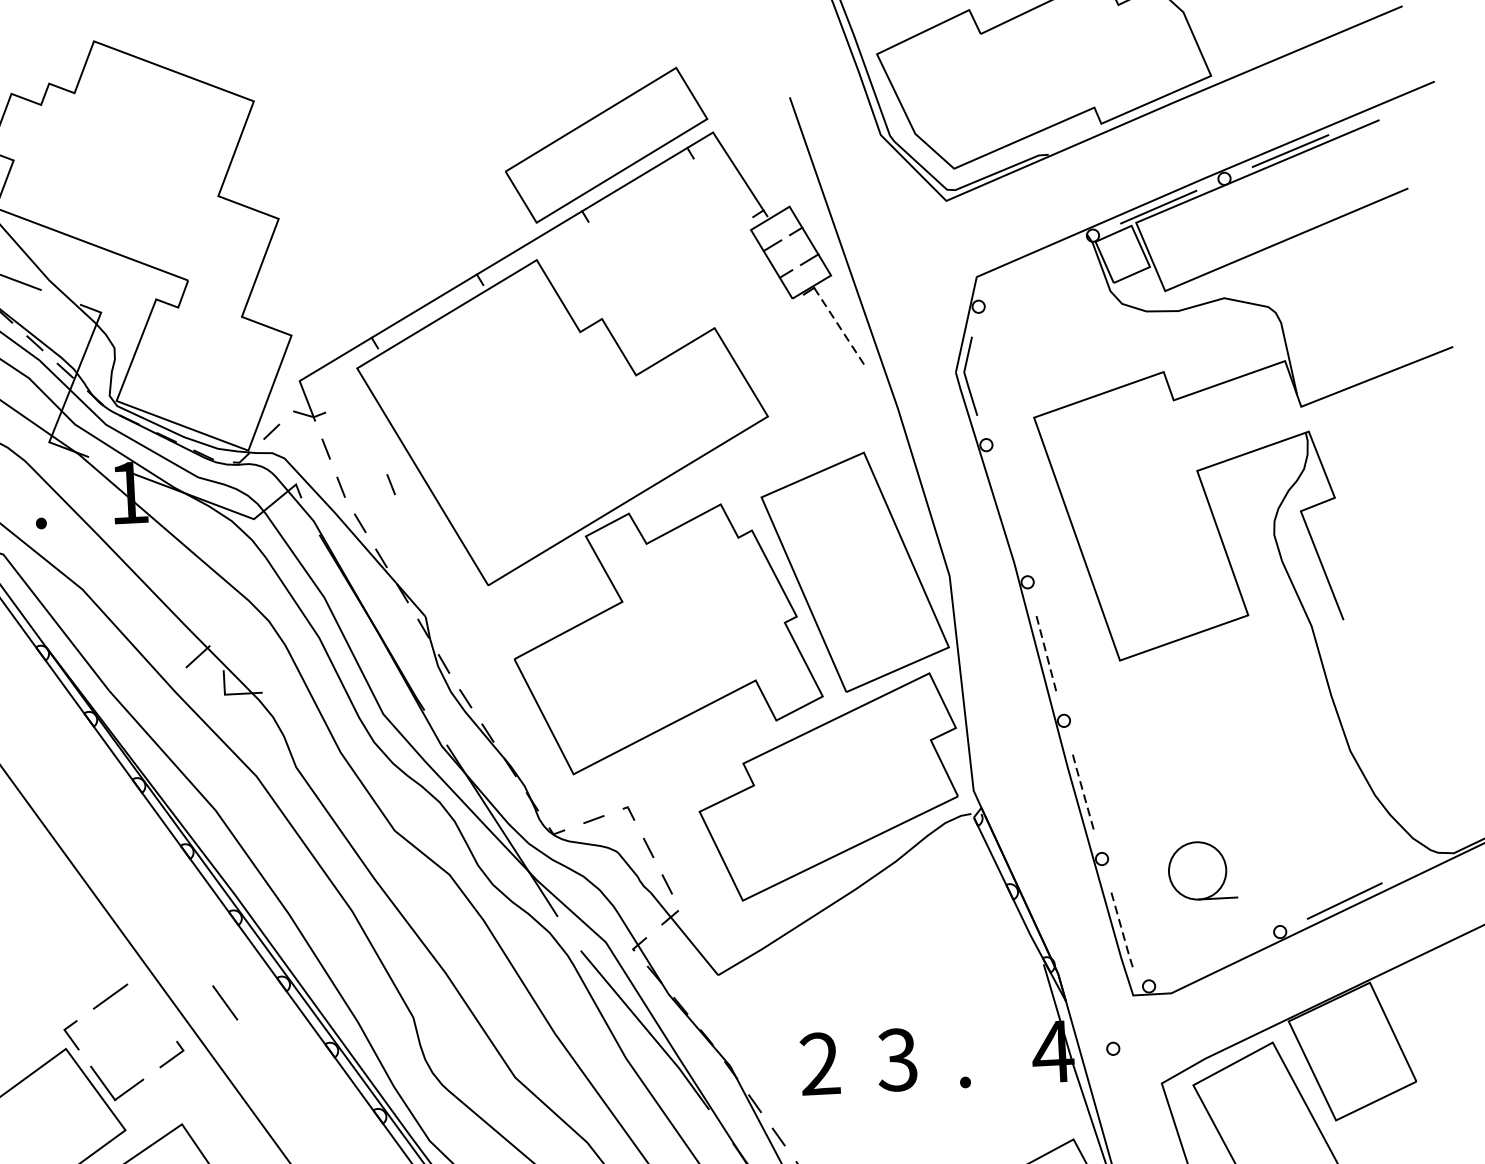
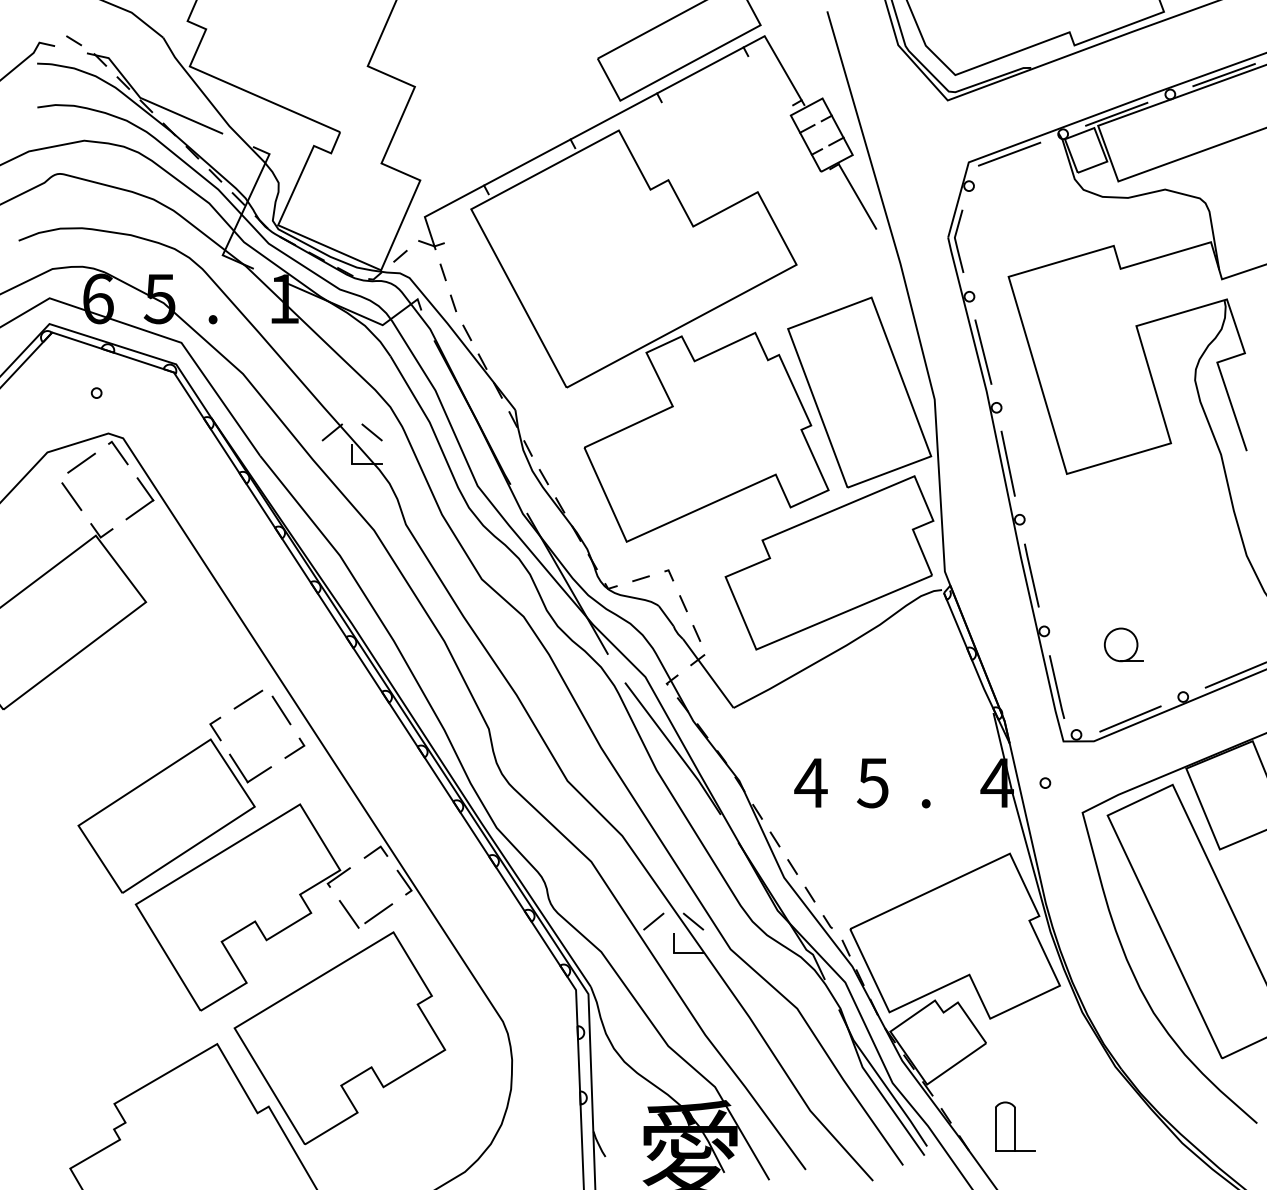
line: (1027, 263) -> (1009, 153), added
line: (839, 327) -> (857, 196), dashed -> solid
line: (391, 484) -> (493, 303), removed
line: (1007, 512) -> (983, 351), added
line: (1046, 651) -> (1008, 463), dashed -> solid
line: (247, 654) -> (371, 432), added
line: (1082, 788) -> (1031, 574), dashed -> solid
part: (1201, 870) -> (1123, 644), size x0.71
line: (1120, 928) -> (1056, 687), dashed -> solid
line: (1215, 962) -> (1130, 718), added
line: (225, 1002) -> (281, 710), moved
text: (896, 1059) -> (872, 782), 3 -> 5
text: (819, 1063) -> (810, 782), 2 -> 4

